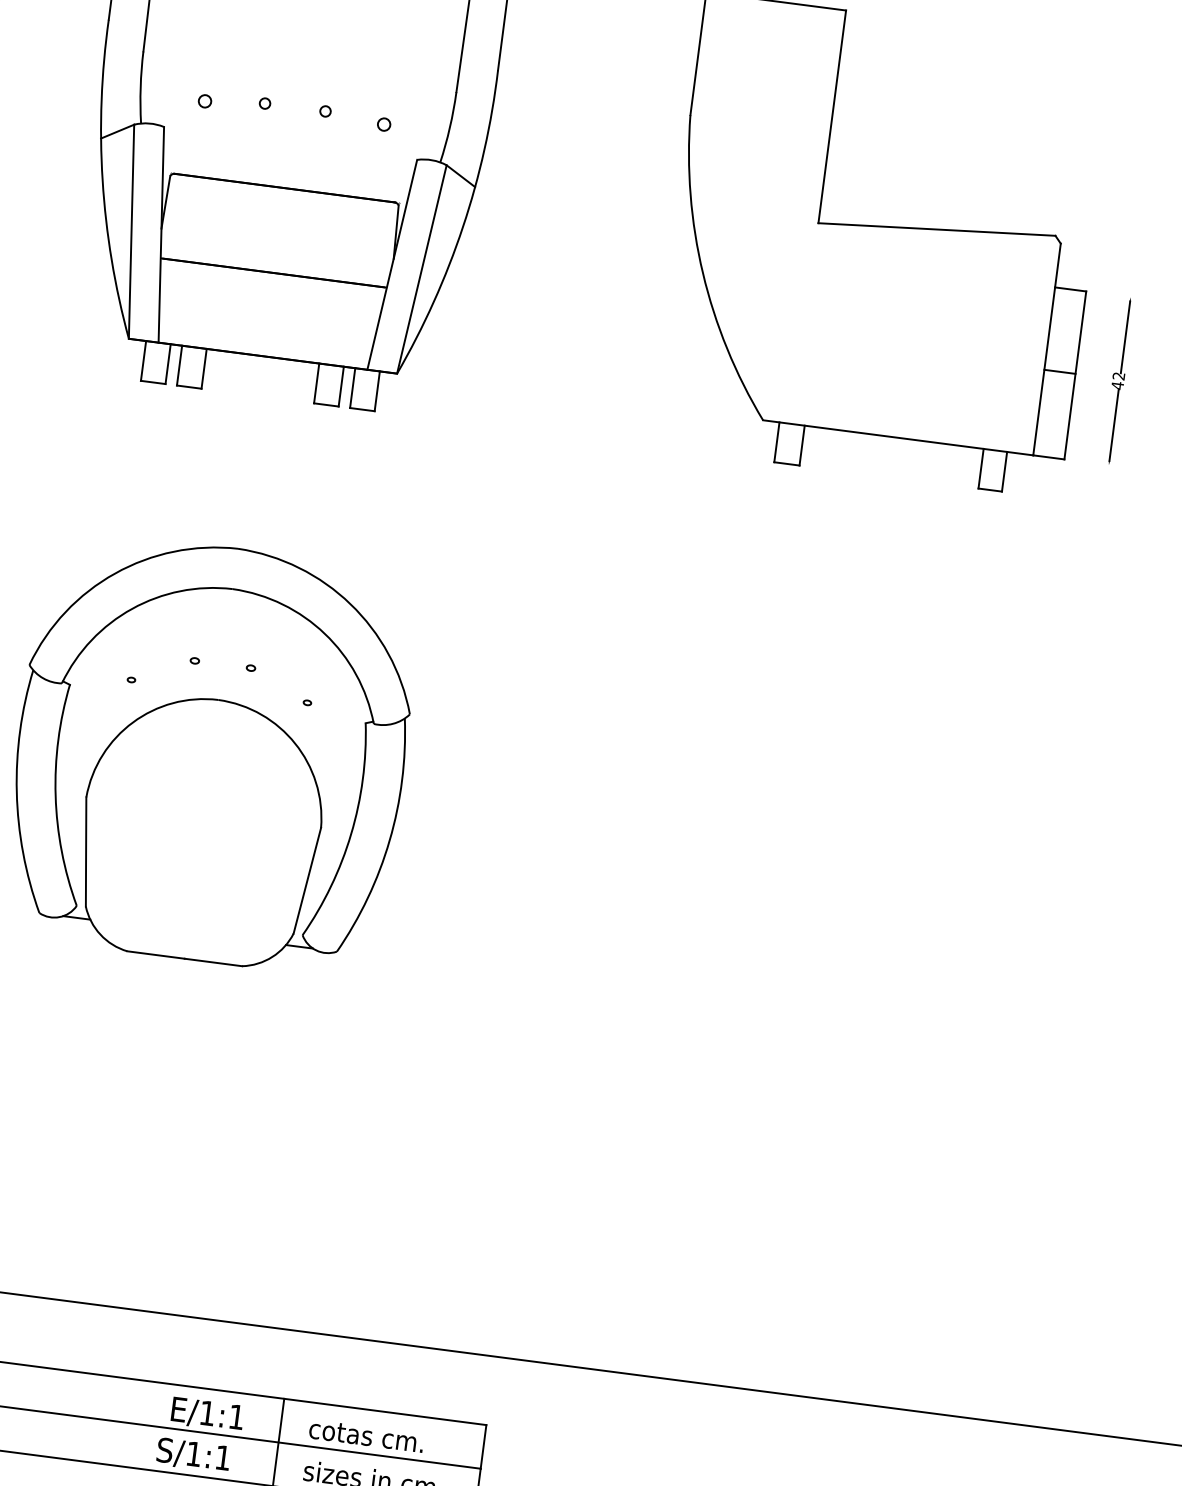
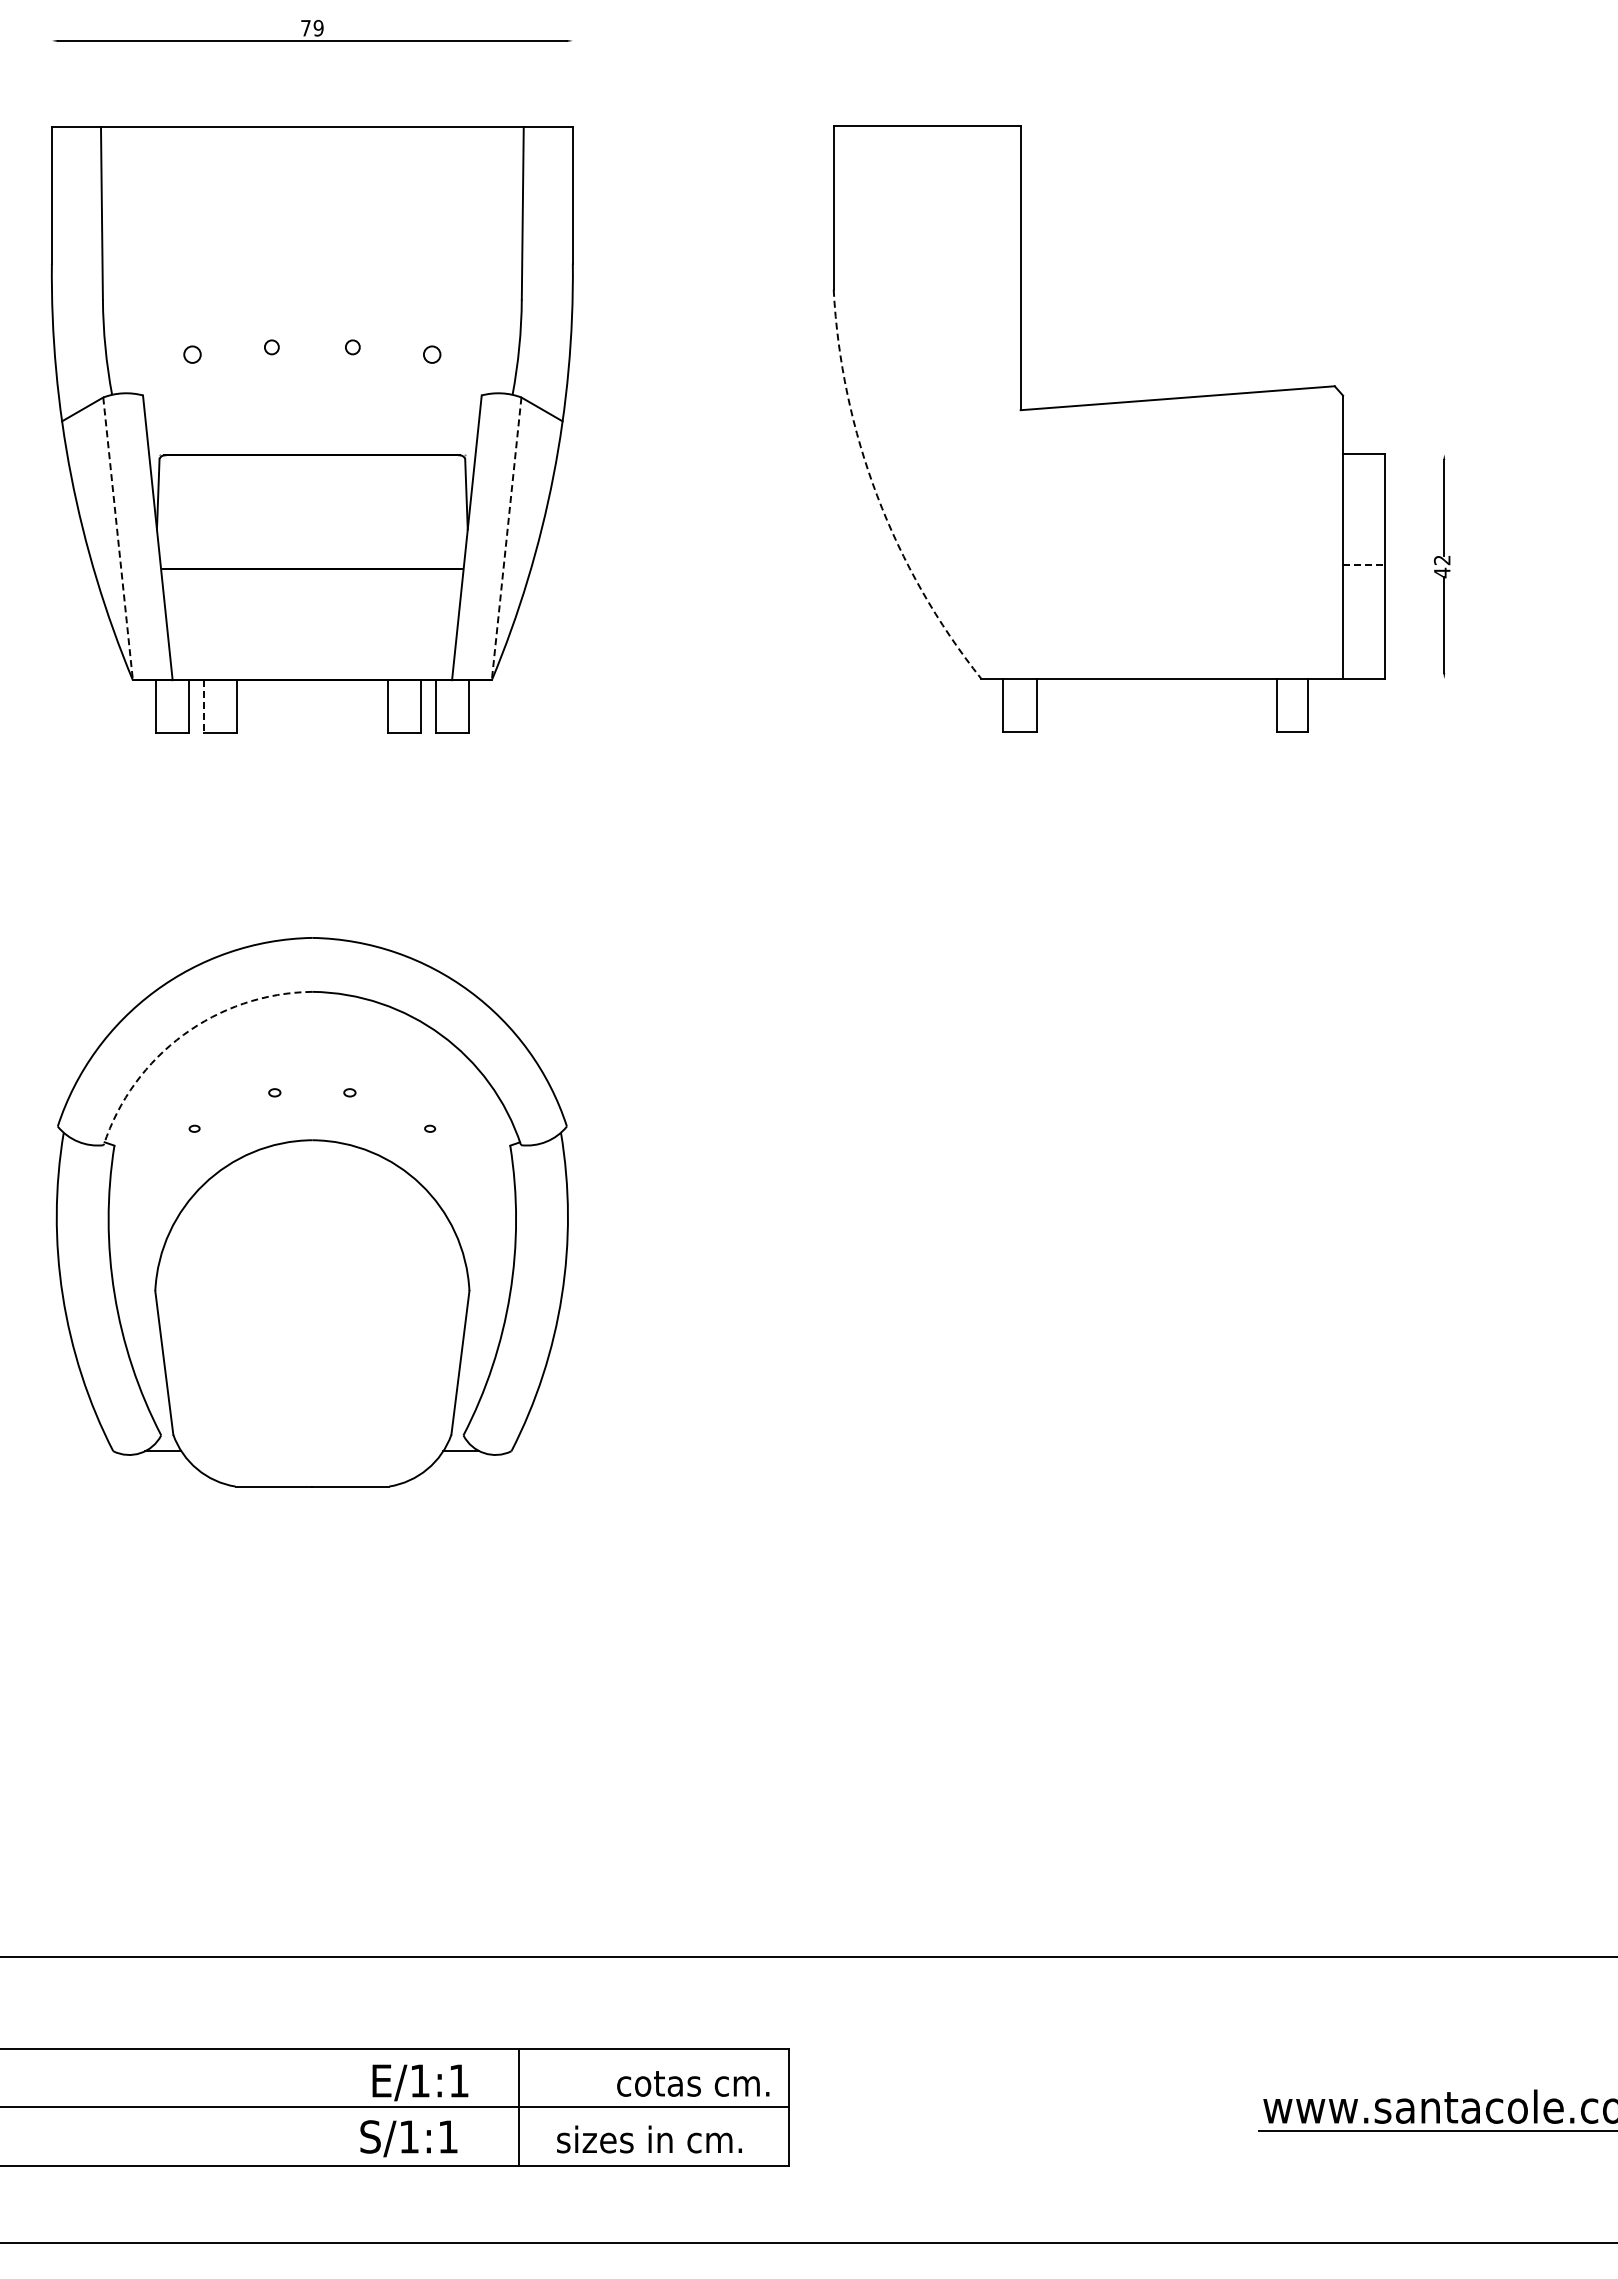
line: (131, 232) -> (118, 539), solid -> dashed
line: (421, 269) -> (506, 539), solid -> dashed
arc: (703, 273) -> (877, 495), solid -> dashed
line: (179, 365) -> (204, 706), solid -> dashed
line: (1059, 371) -> (1363, 564), solid -> dashed
arc: (132, 609) -> (183, 1035), solid -> dashed
text: (366, 1435) -> (693, 2083), moved

